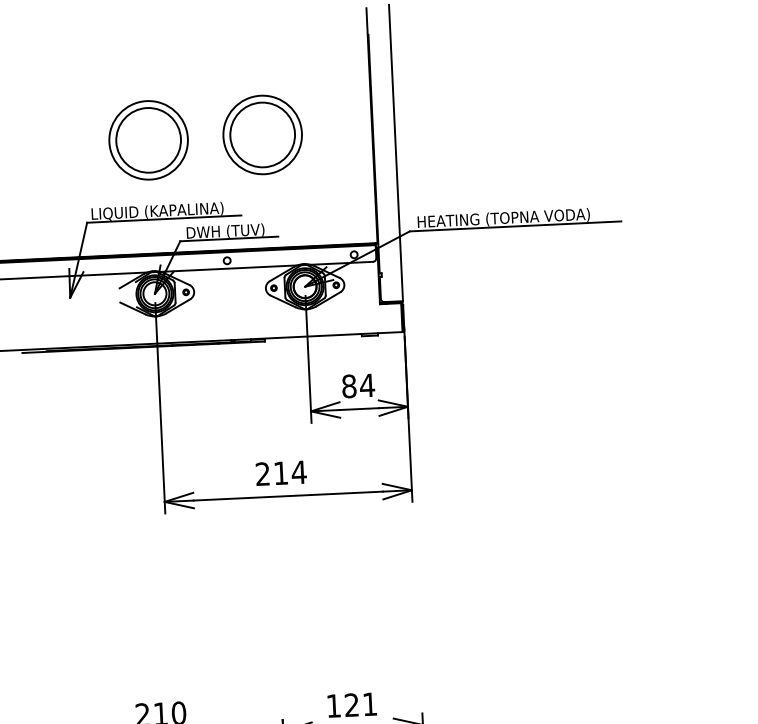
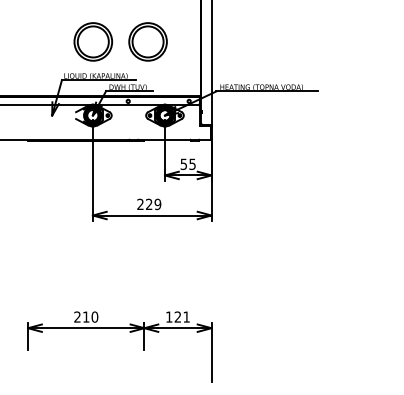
text: (358, 384) -> (188, 163), 84 -> 55
text: (289, 473) -> (153, 204), 214 -> 229

